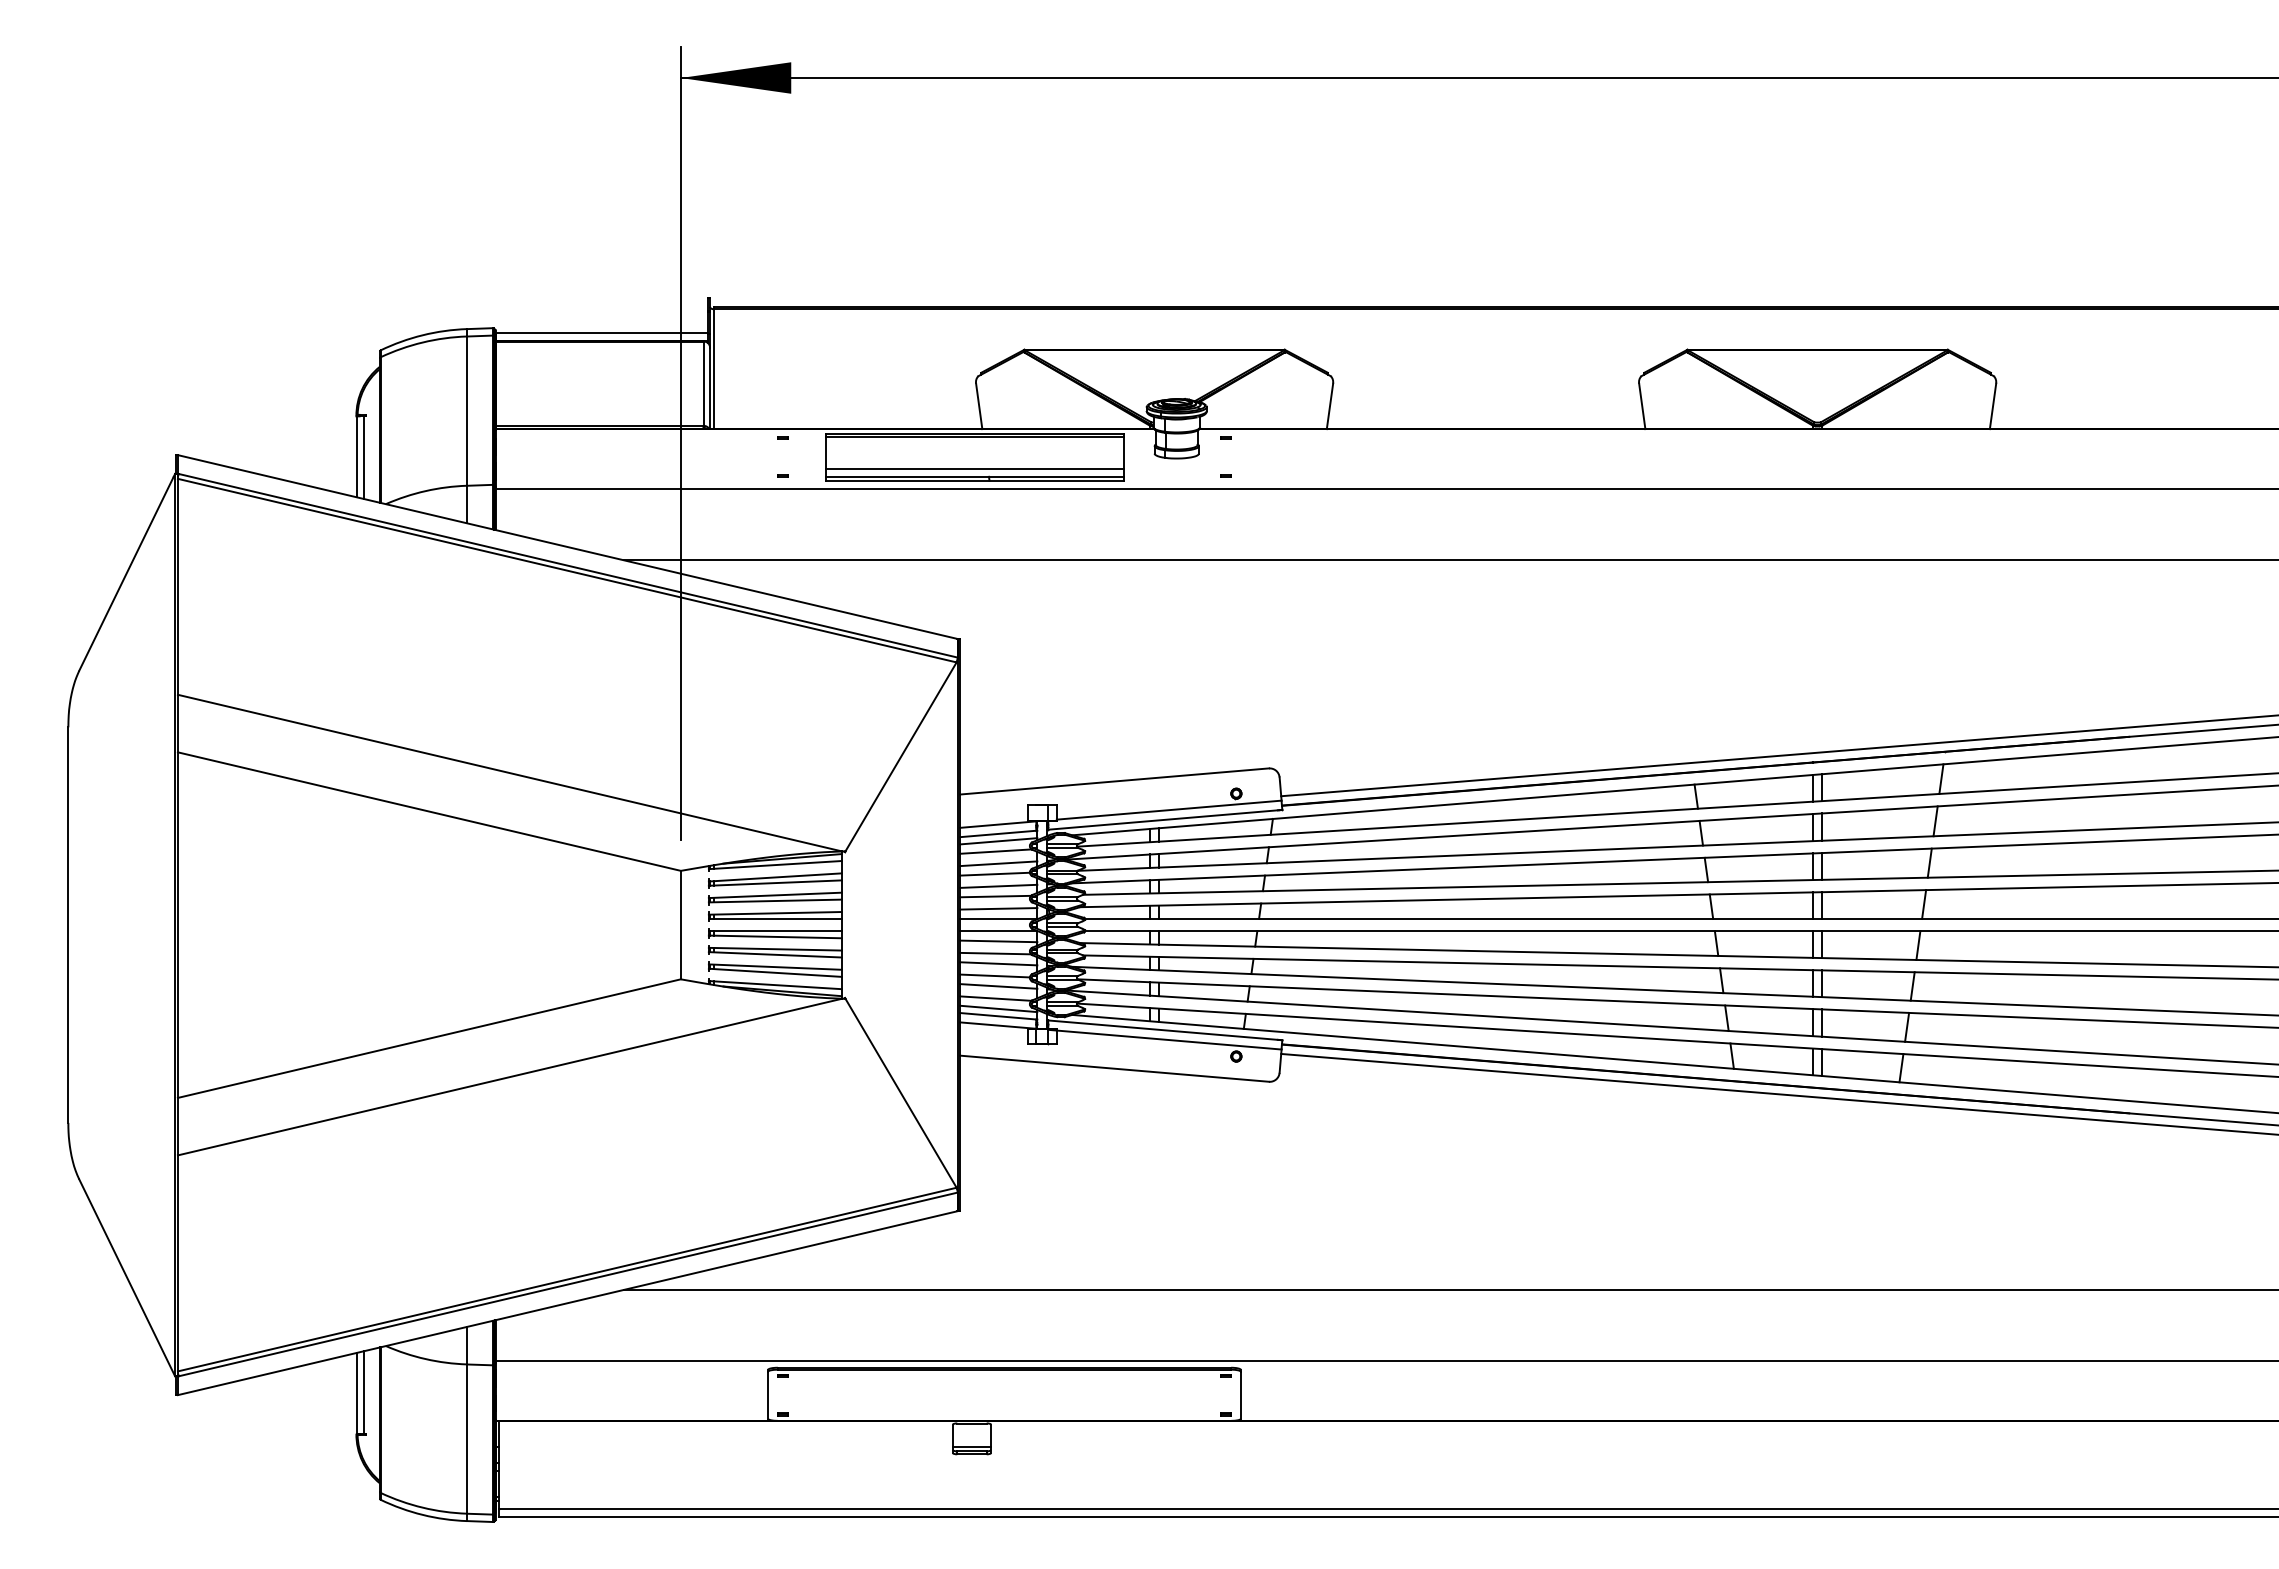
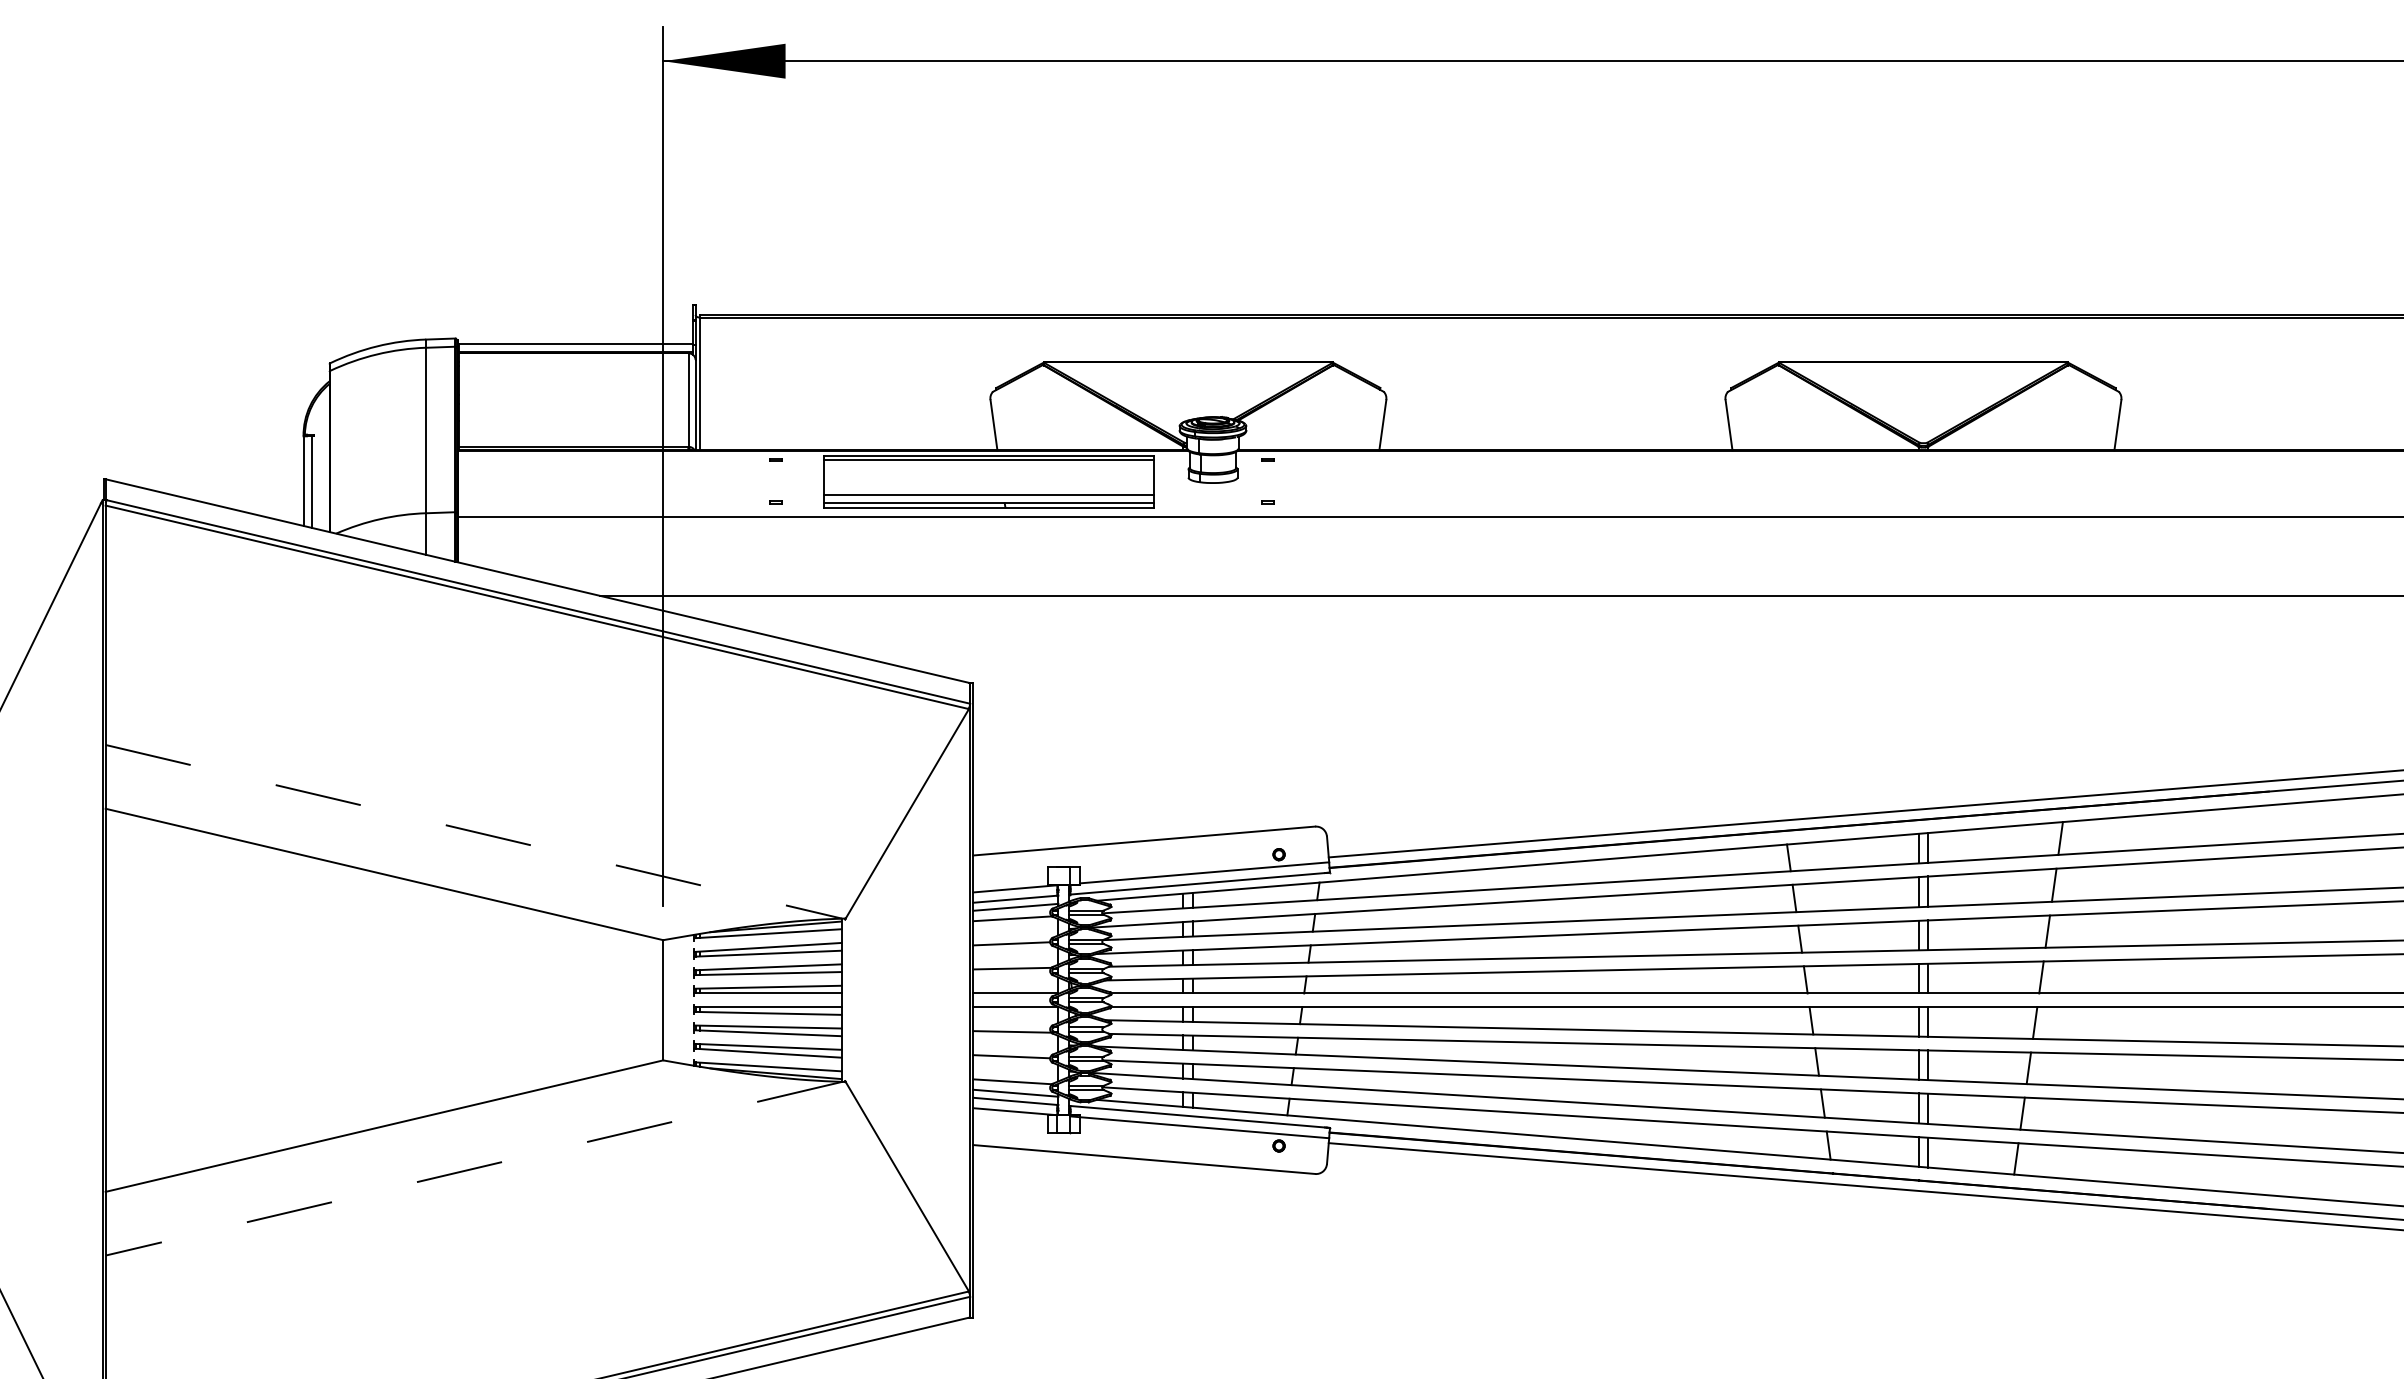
line: (510, 773) -> (474, 832), solid -> dashed
line: (998, 863) -> (1015, 931), removed
line: (998, 885) -> (1015, 956), removed
line: (998, 908) -> (1015, 981), removed
line: (998, 941) -> (1015, 1018), removed
line: (998, 963) -> (1015, 1042), removed
line: (998, 986) -> (1015, 1068), removed
line: (509, 1077) -> (473, 1169), solid -> dashed

